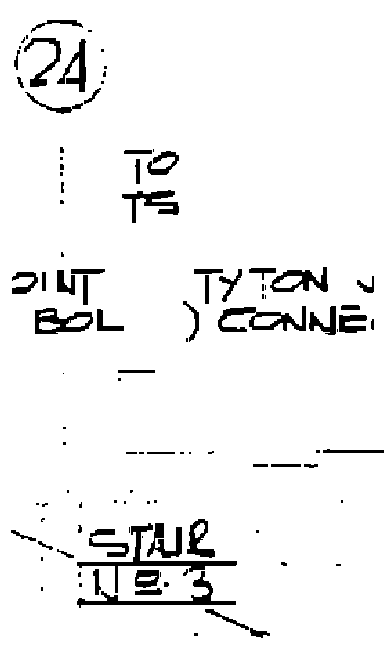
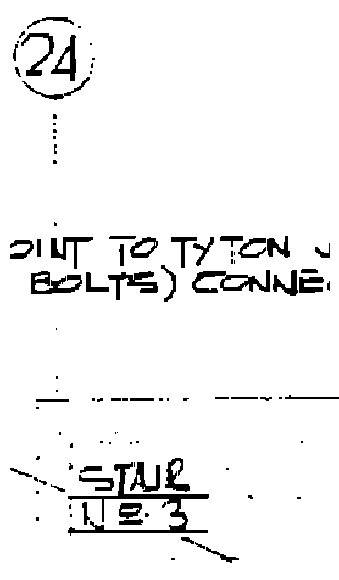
part: (61, 175) -> (54, 138), moved
part: (152, 192) -> (134, 273), moved
part: (136, 374) -> (52, 403), moved
part: (284, 465) -> (243, 398), moved
part: (42, 504) -> (97, 399), moved

